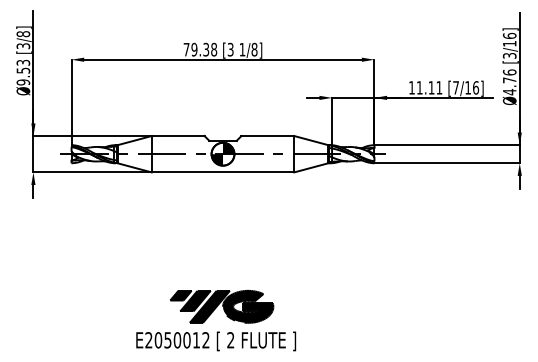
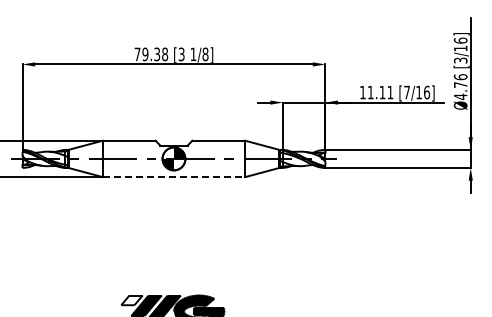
line: (223, 172) -> (174, 177), solid -> dashed
fill: (180, 295) -> (131, 300), removed

